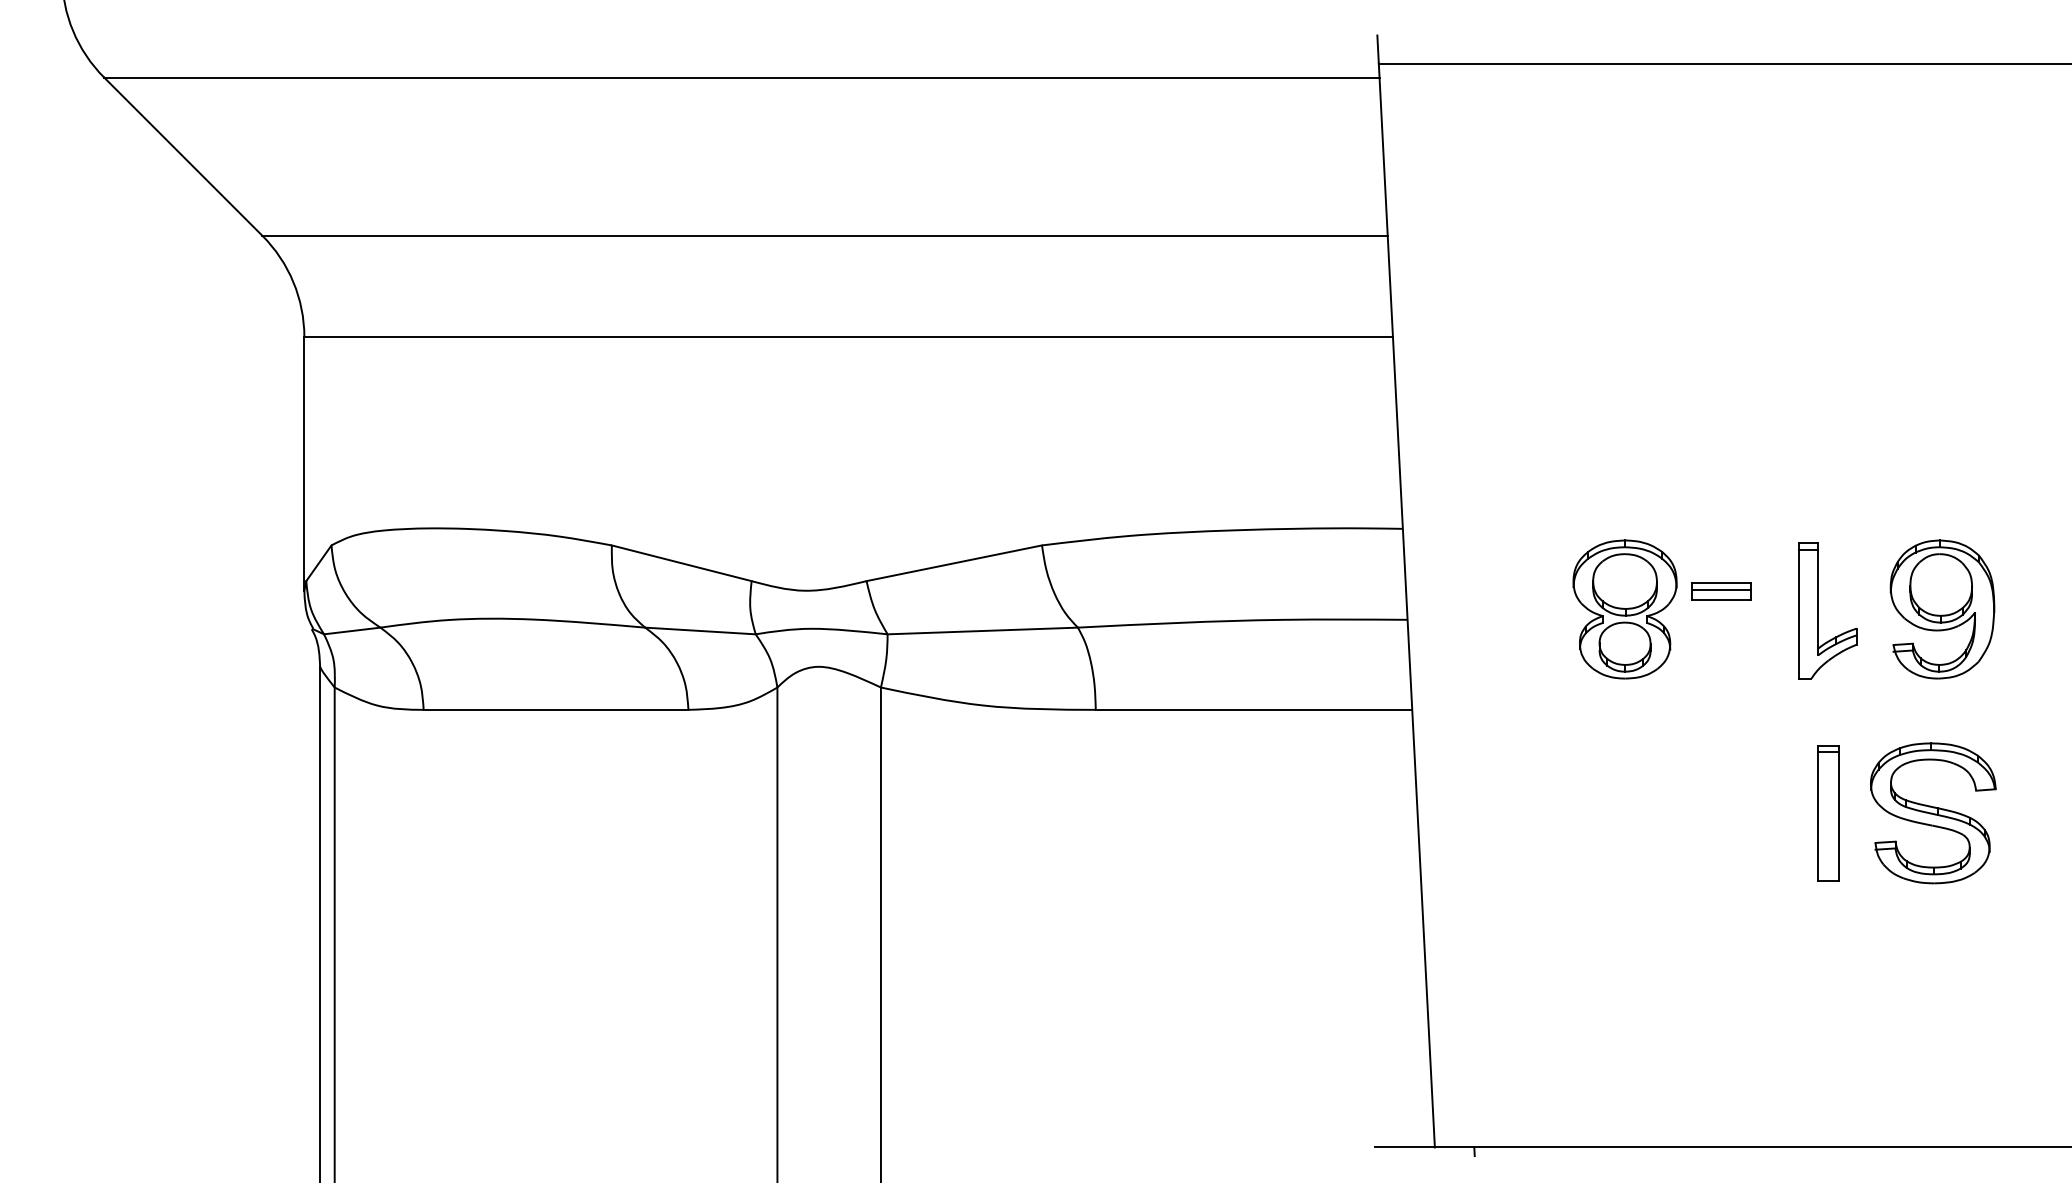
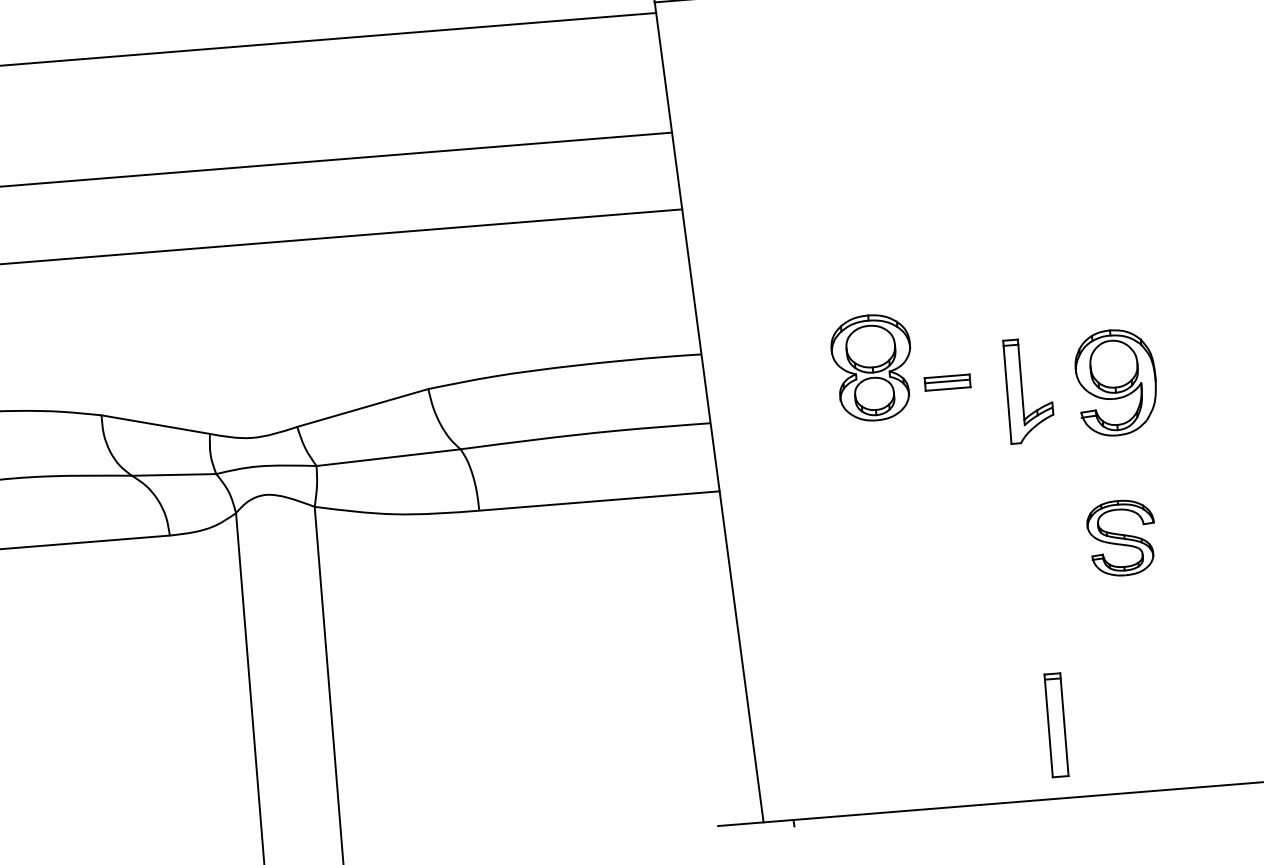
part: (1624, 609) -> (872, 367), moved
part: (1828, 813) -> (1056, 725), moved
part: (1933, 813) -> (1121, 538), size x0.7

